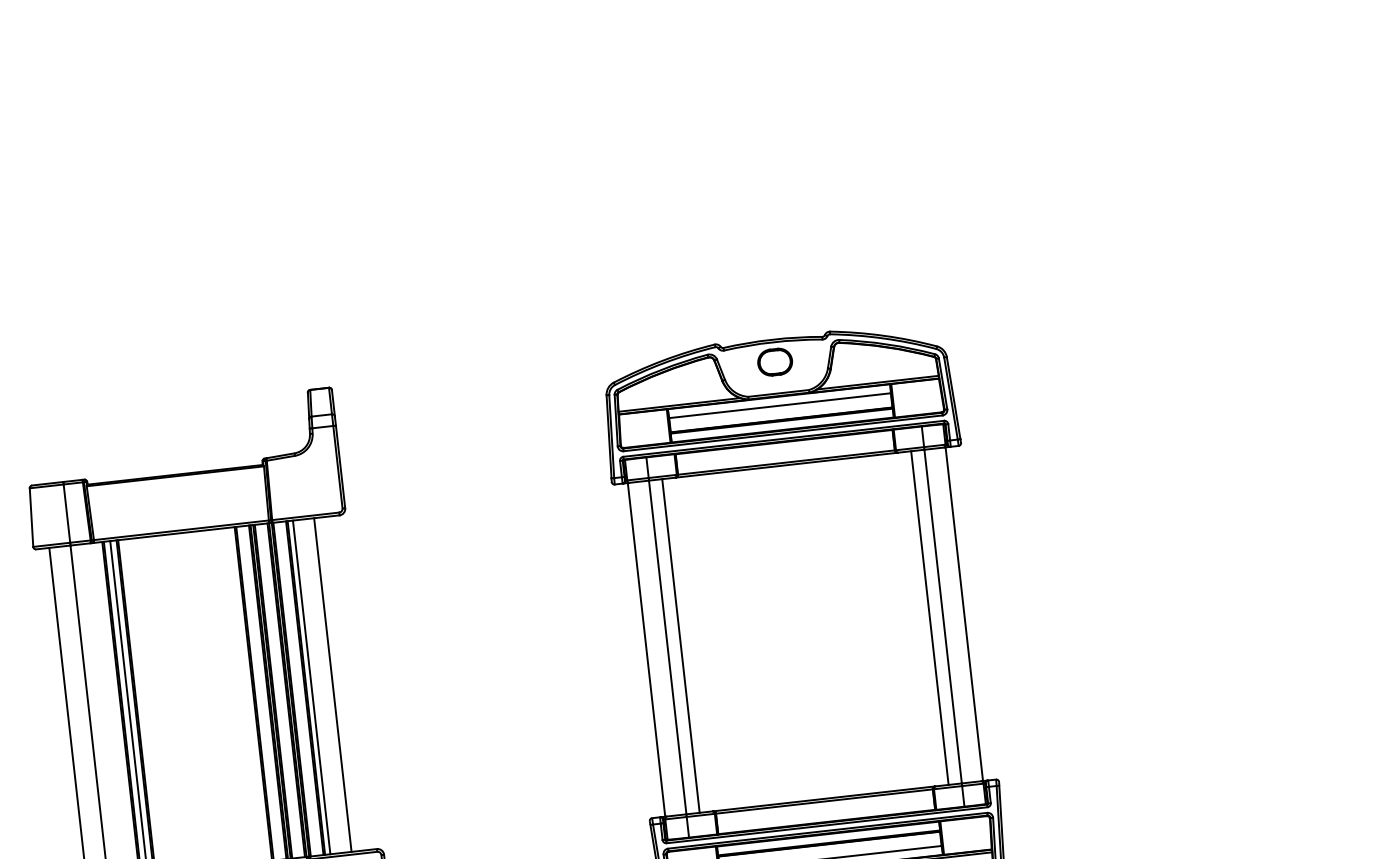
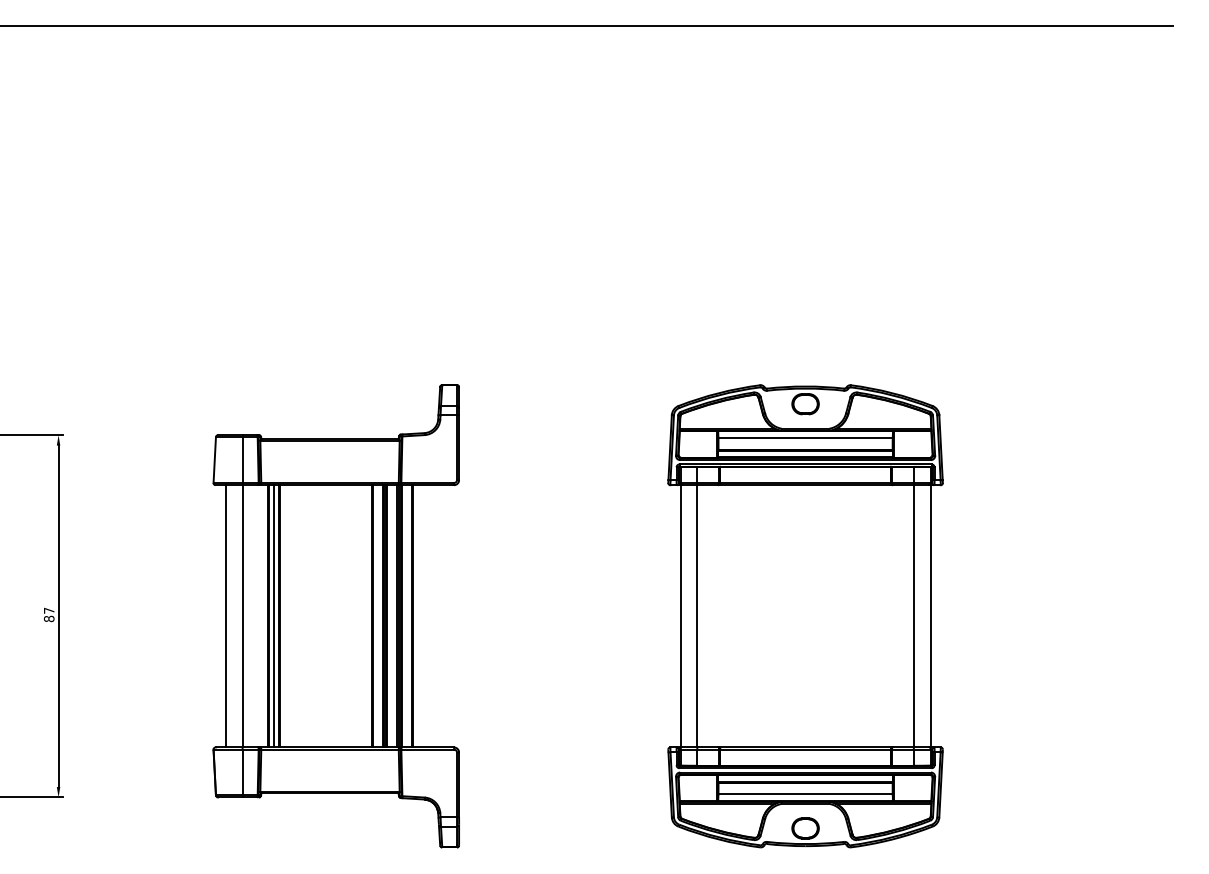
line: (929, 618) -> (903, 616), removed
line: (680, 646) -> (707, 616), removed
line: (333, 685) -> (434, 616), removed
line: (311, 687) -> (417, 616), removed

